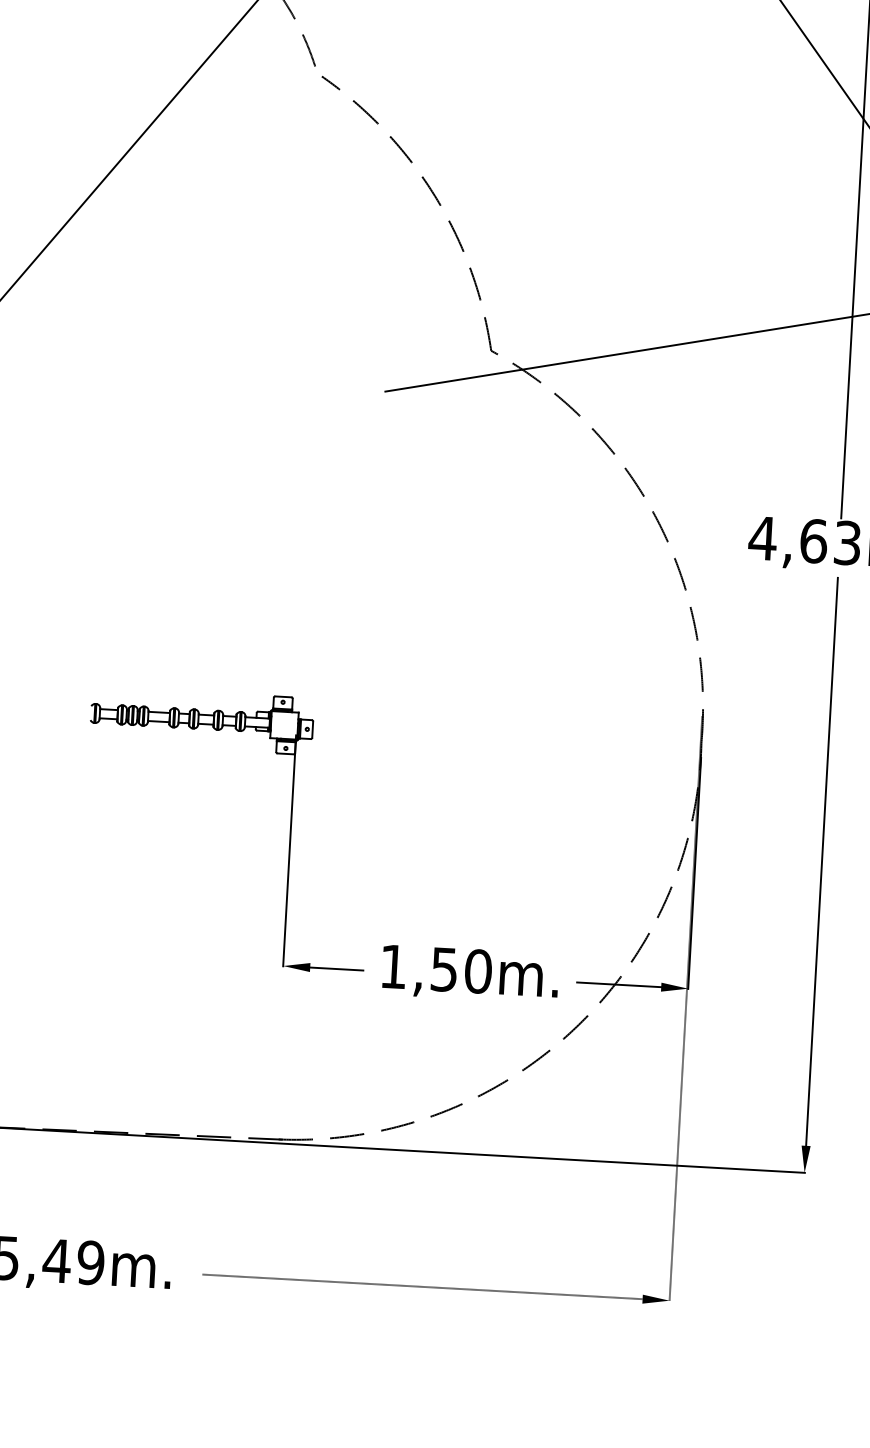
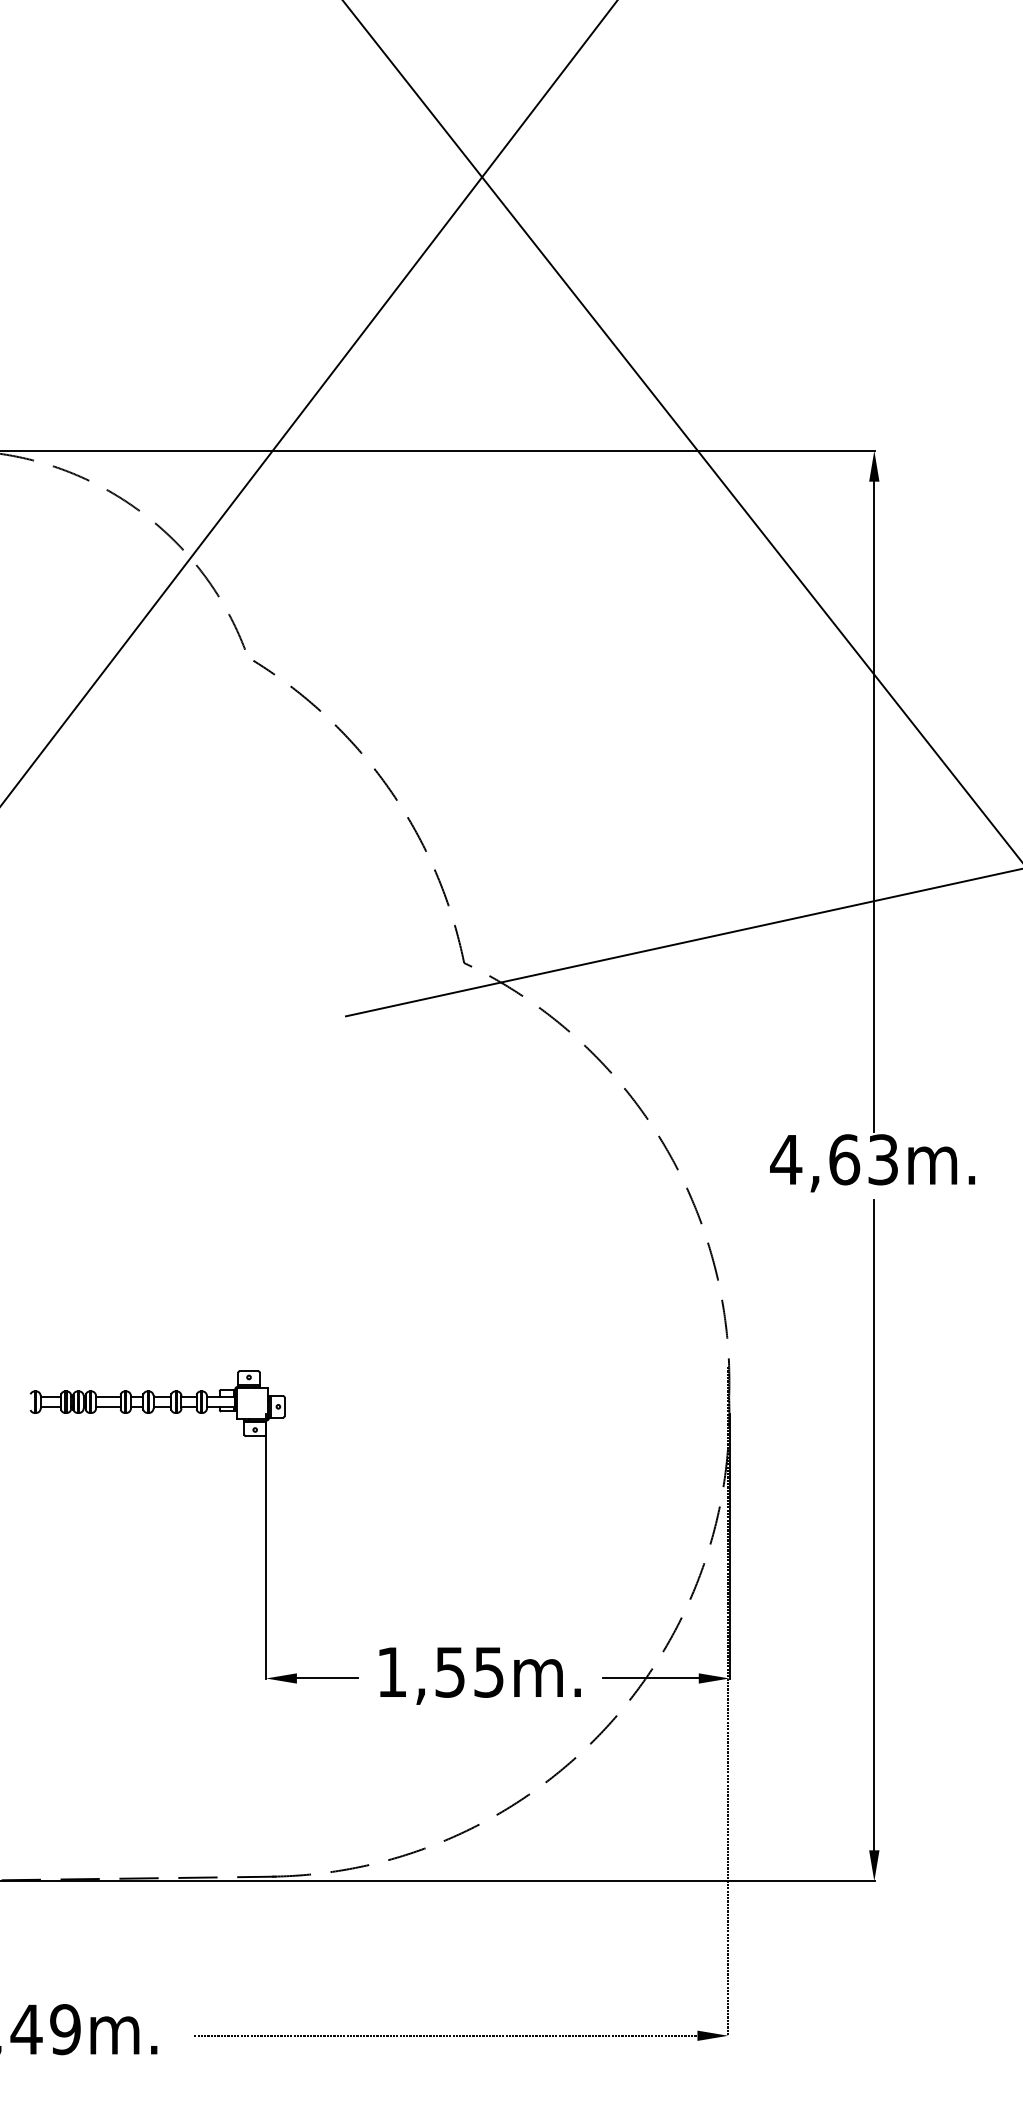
text: (477, 970) -> (488, 1671), 1,50m. -> 1,55m.

